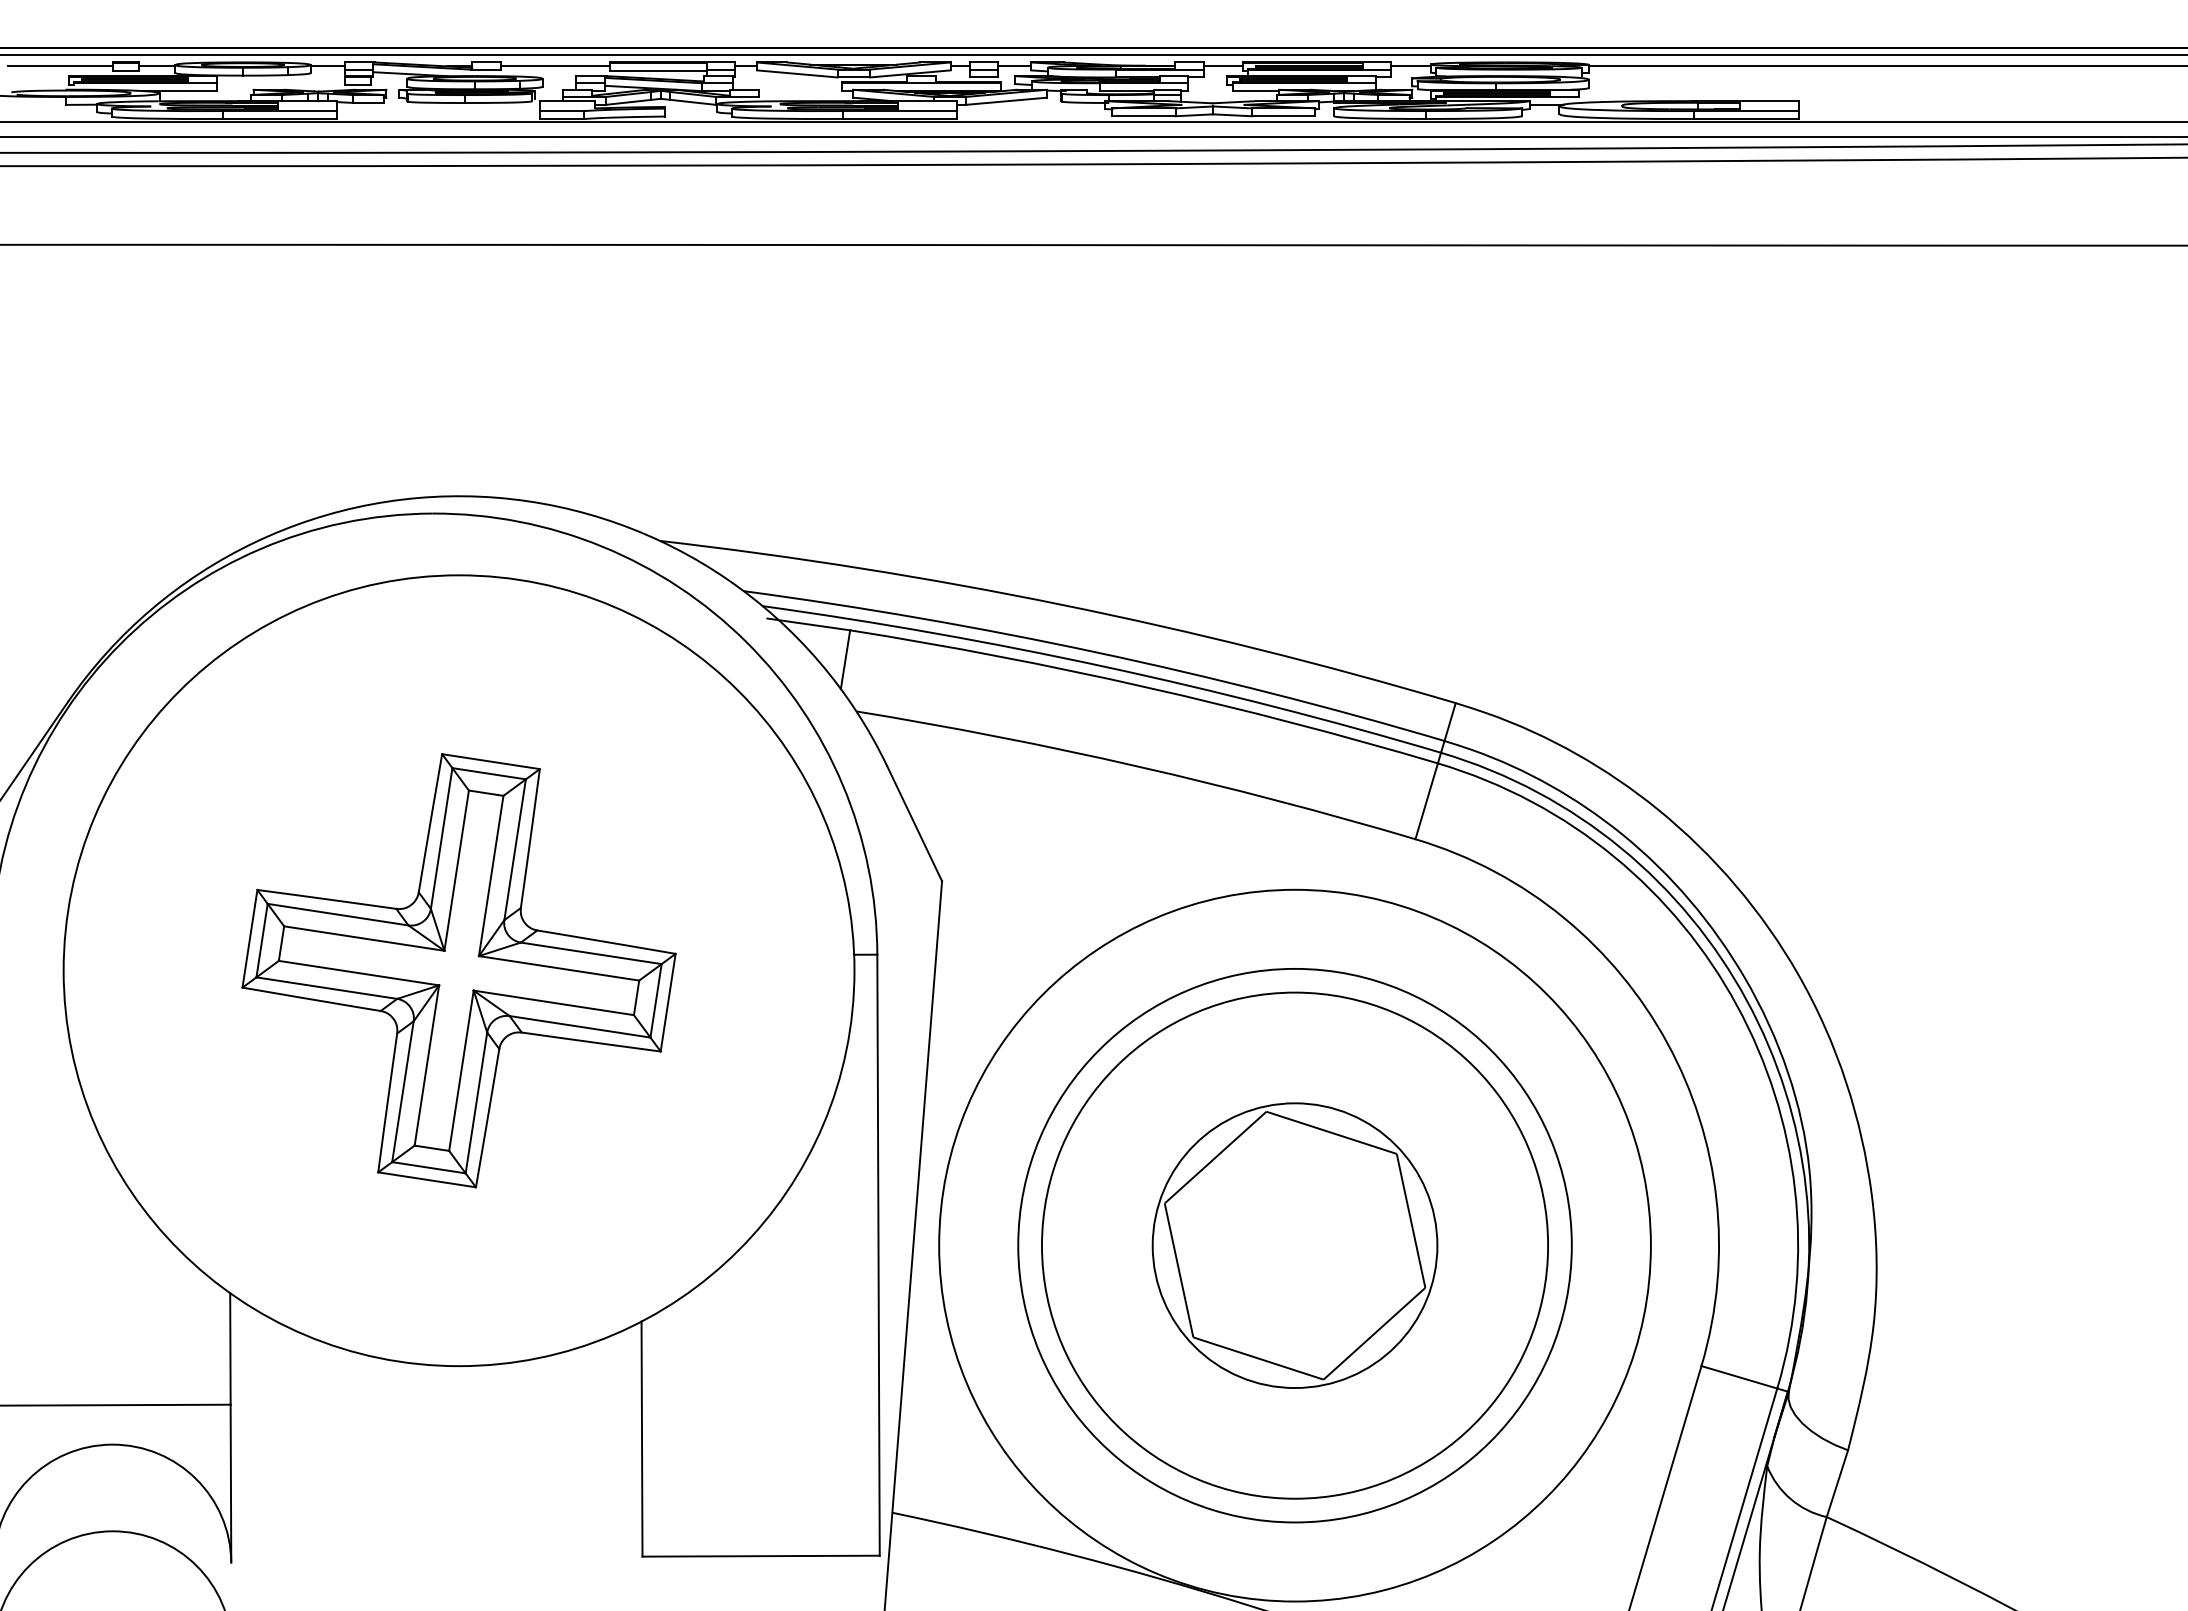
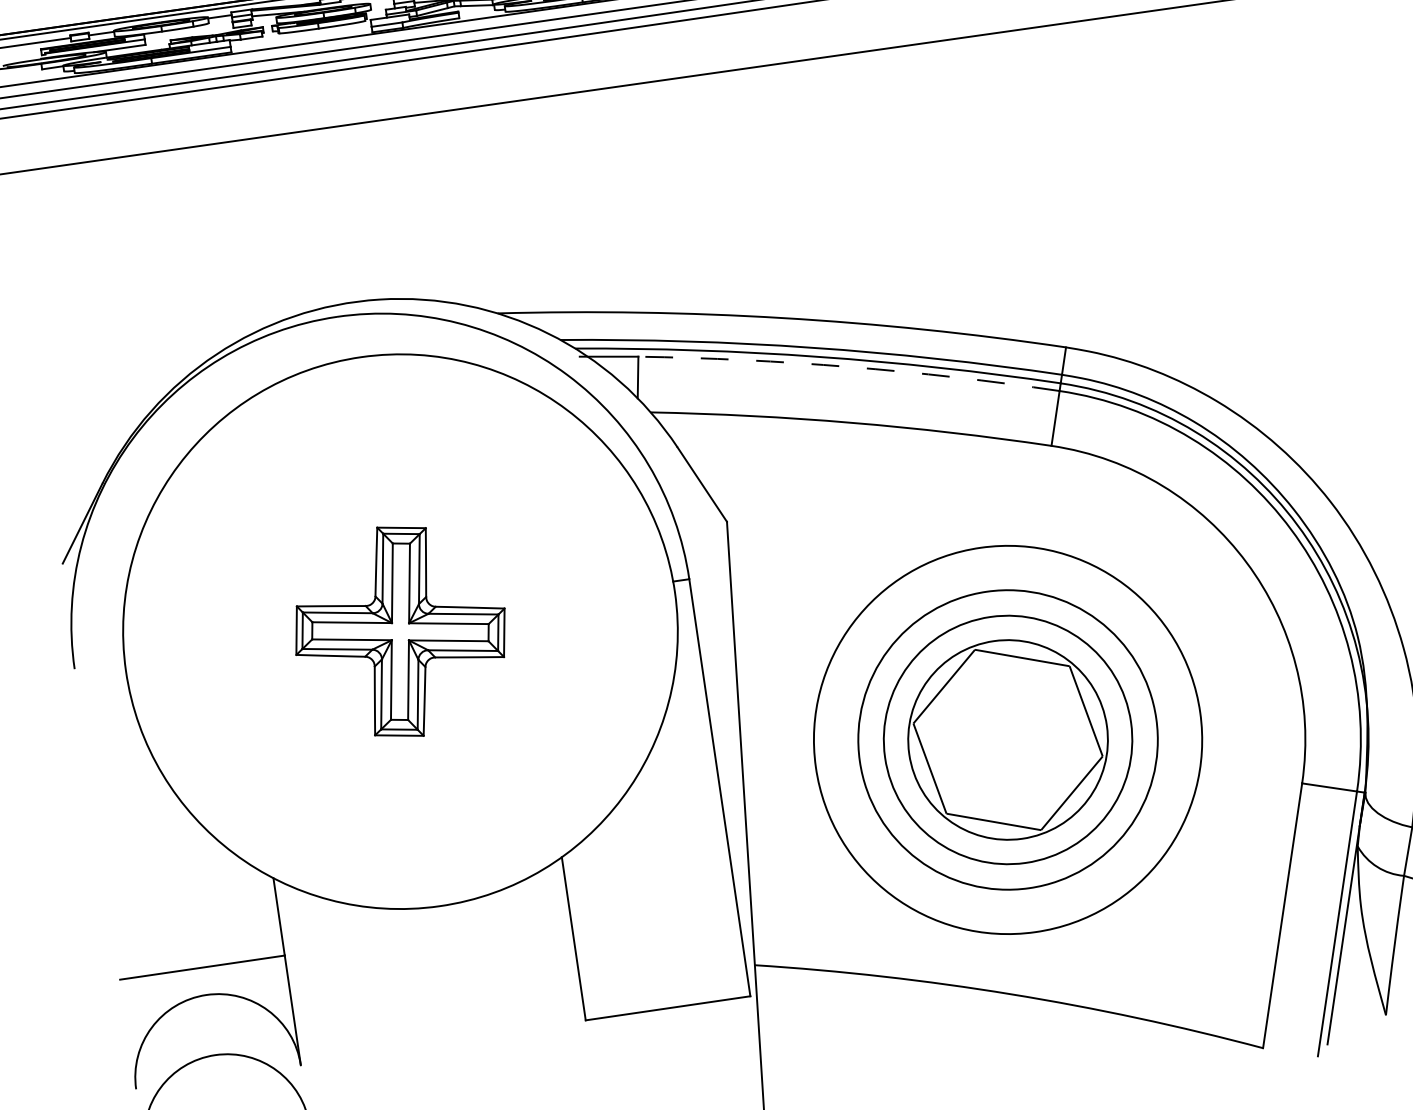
arc: (1146, 687) -> (849, 367), solid -> dashed
part: (458, 970) -> (400, 631), size x0.7
circle: (1294, 1245) -> (1007, 739), size x0.6
circle: (1294, 1245) -> (1007, 739), size x0.7

